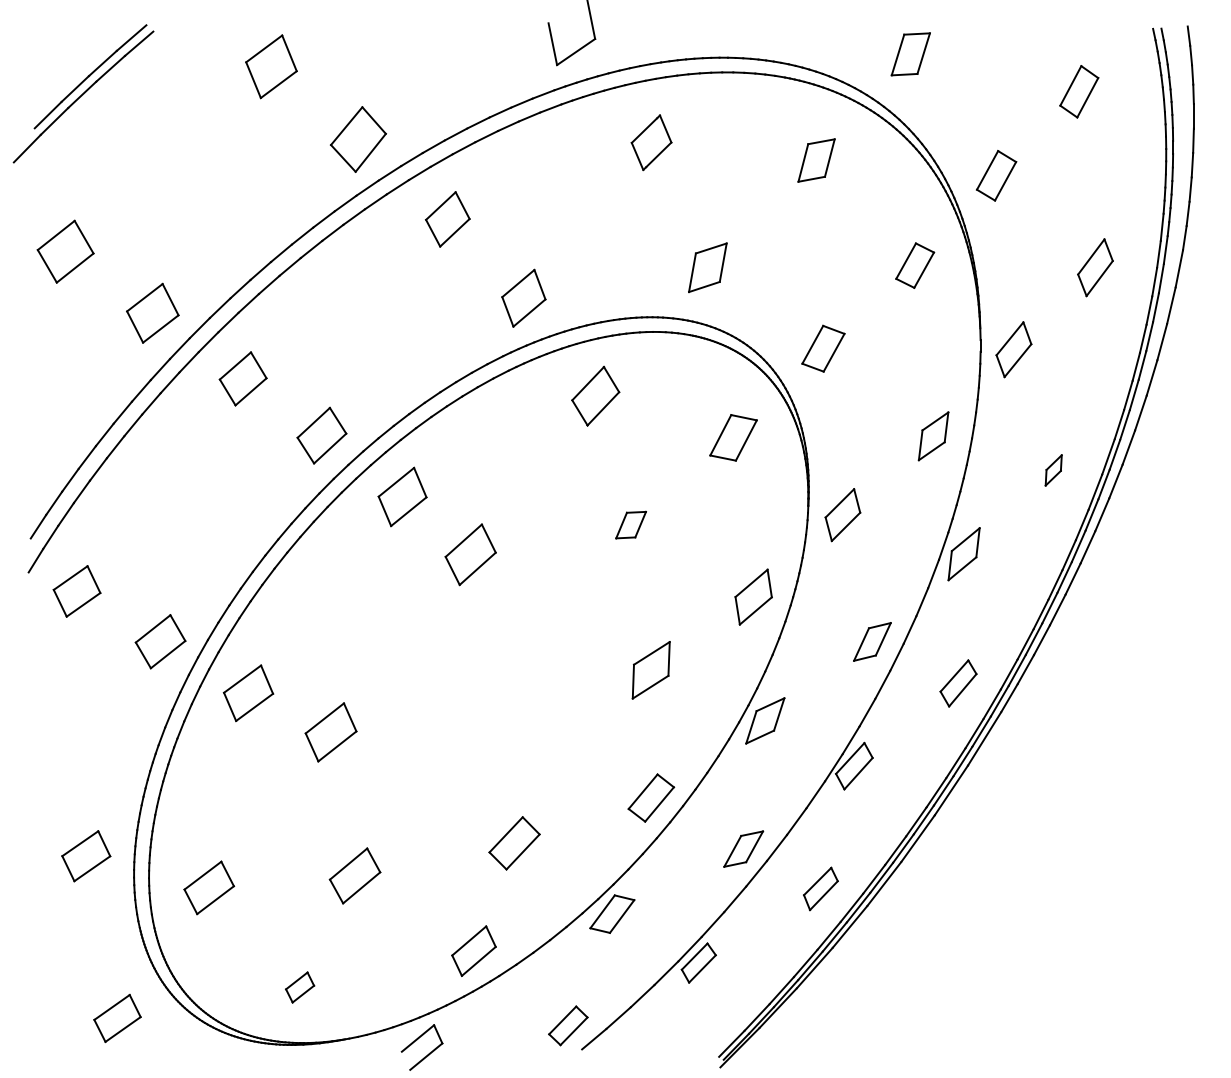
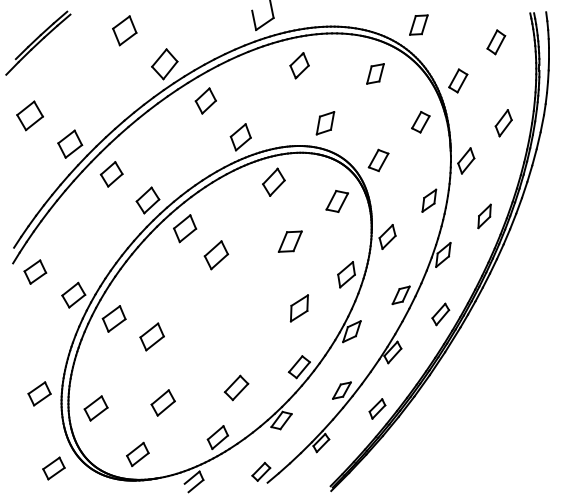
part: (1053, 470) -> (484, 216), size x1.67
part: (629, 524) -> (289, 241), size x1.67
part: (299, 985) -> (137, 453), size x1.67

